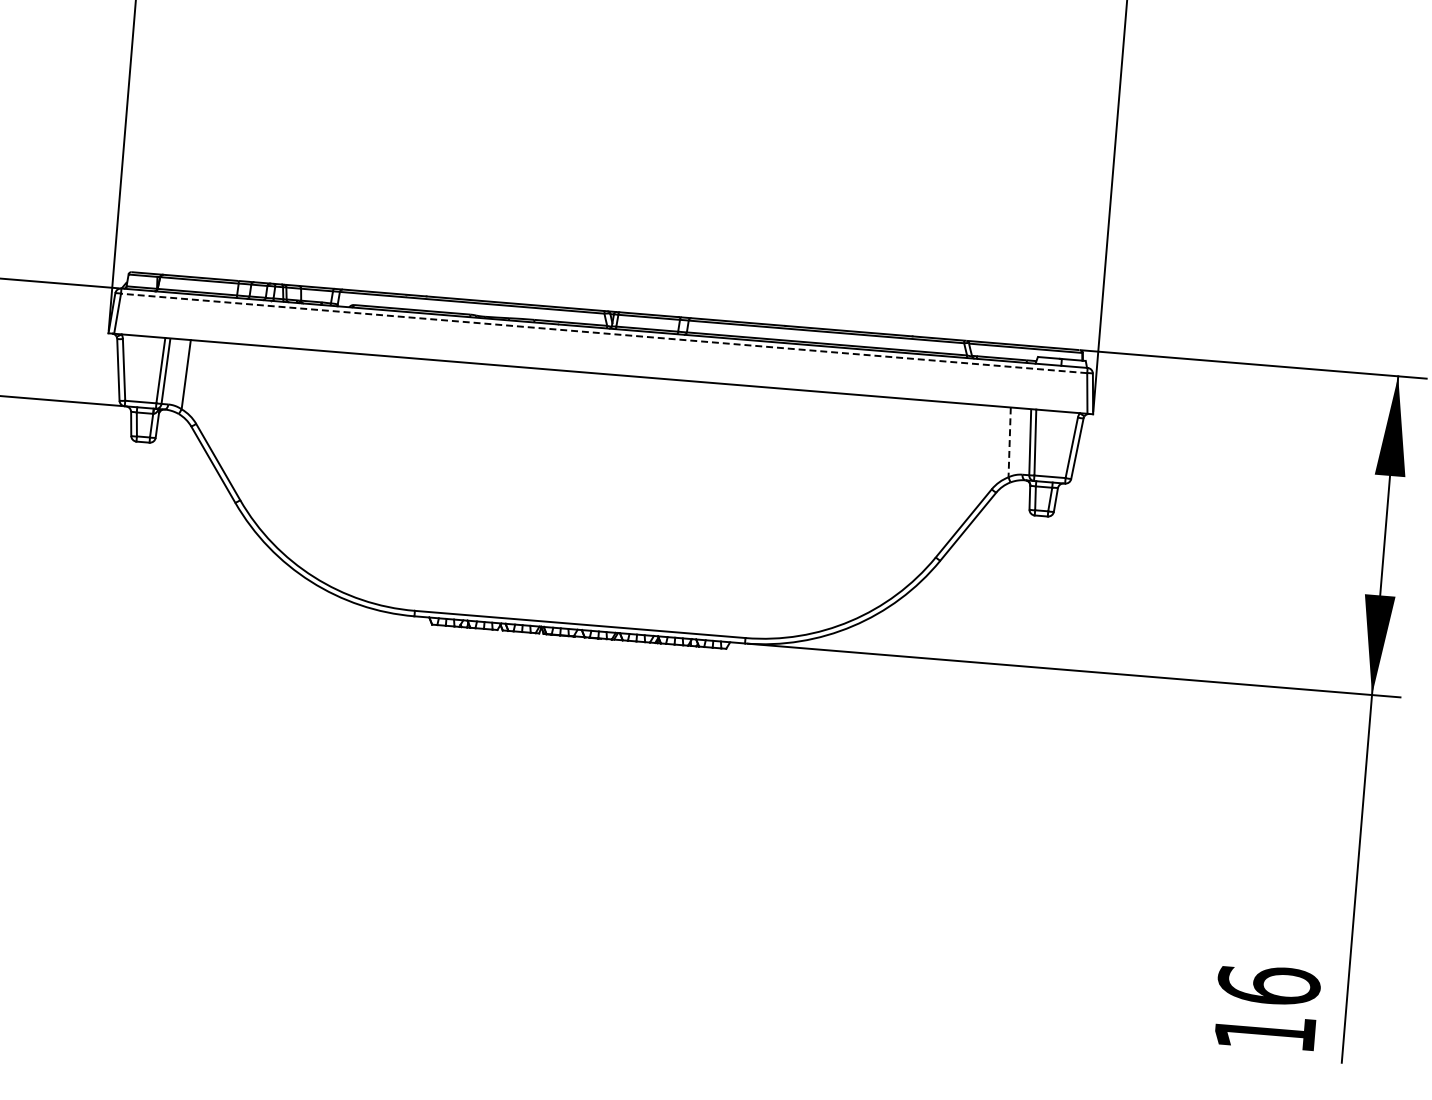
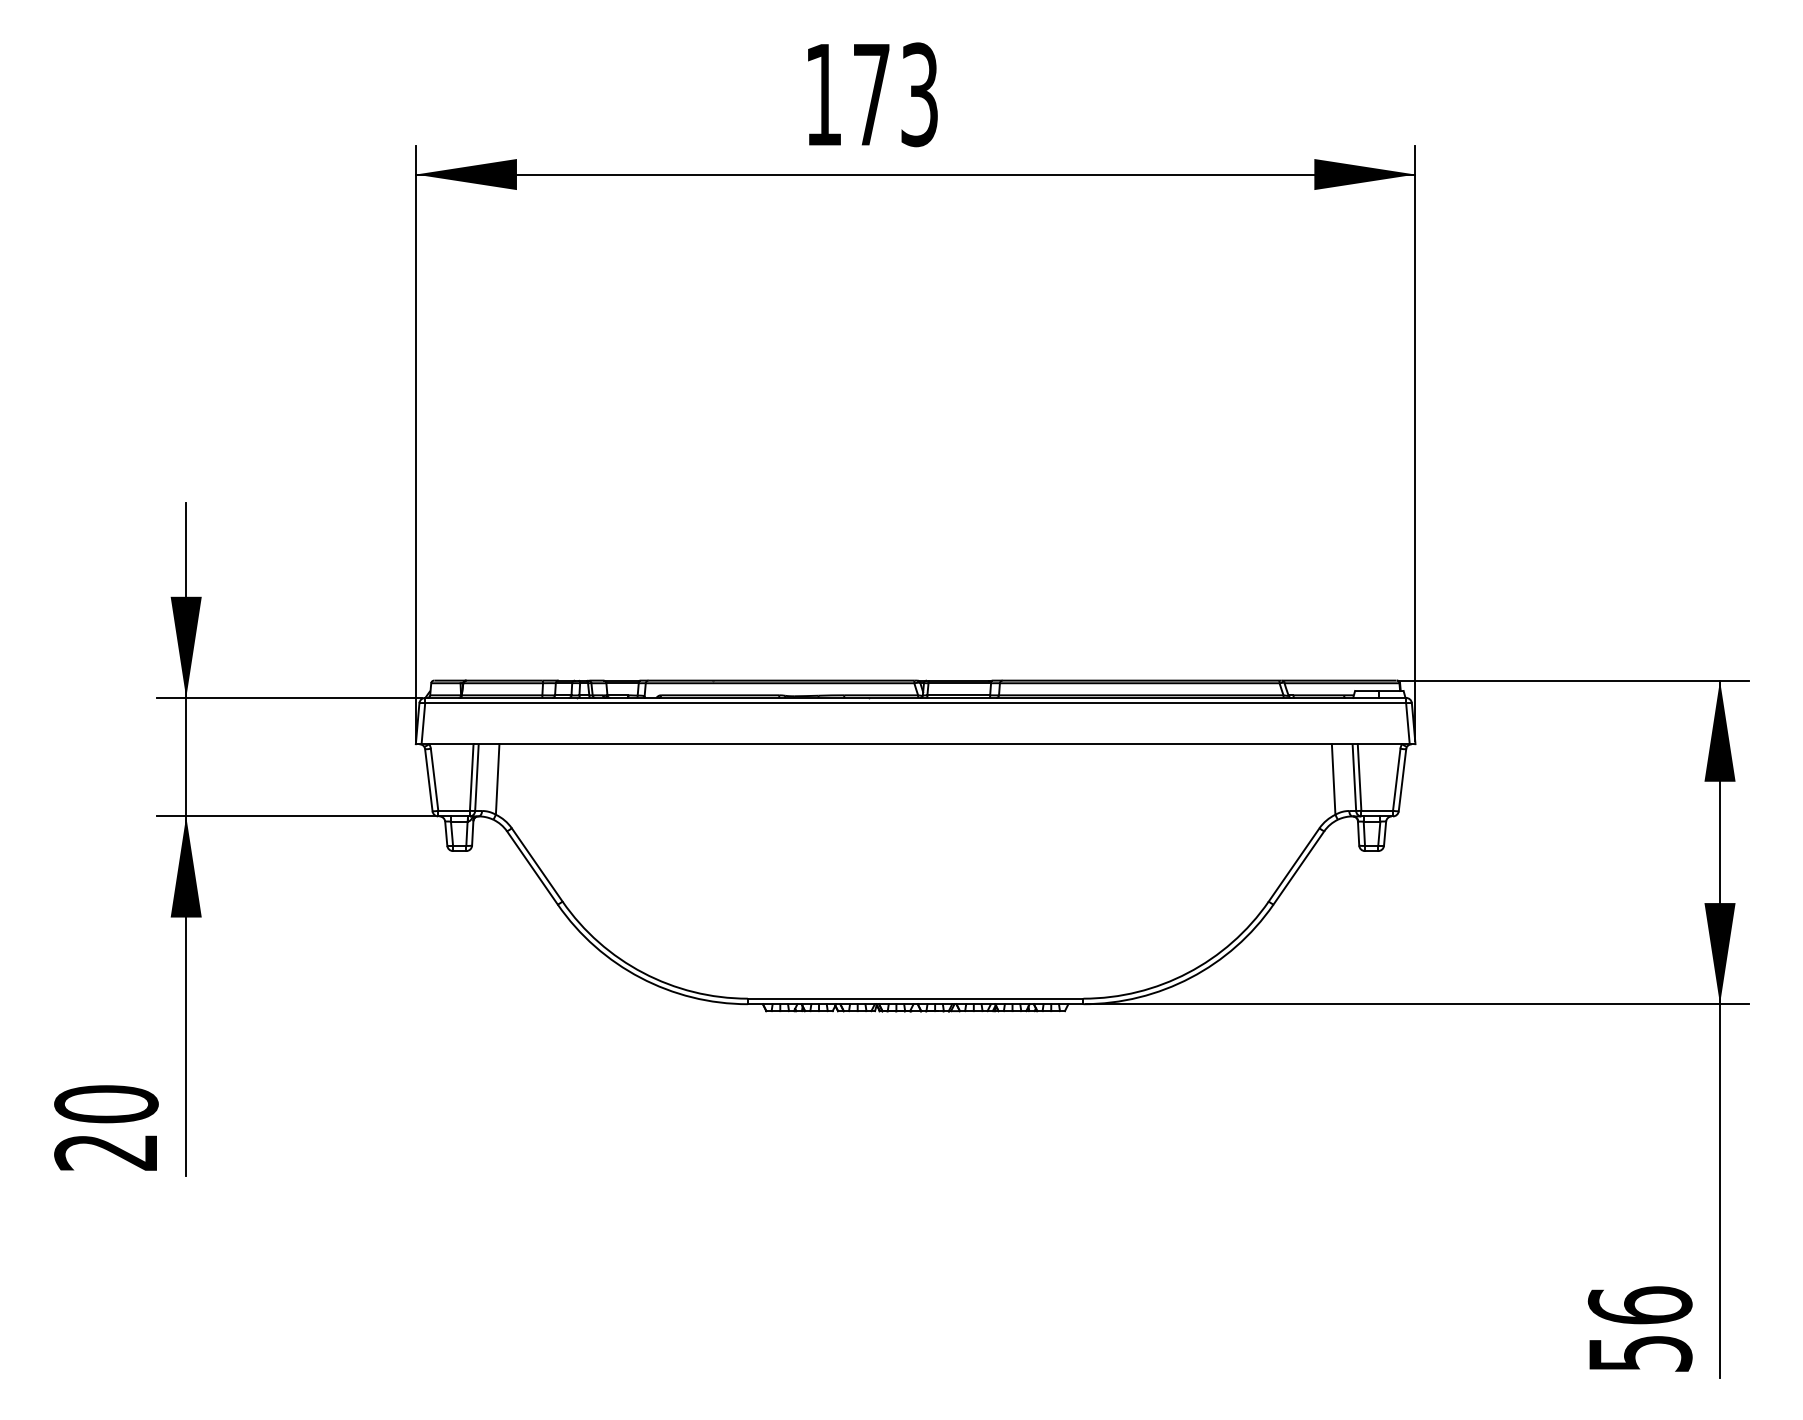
line: (603, 333) -> (915, 703), dashed -> solid
line: (1009, 442) -> (1333, 779), dashed -> solid
text: (1265, 1032) -> (1640, 1353), 16 -> 56

